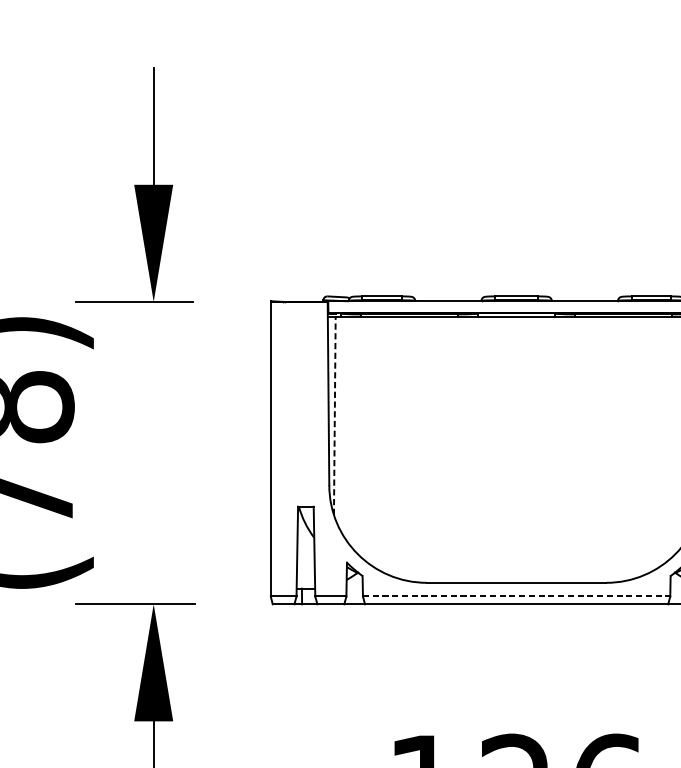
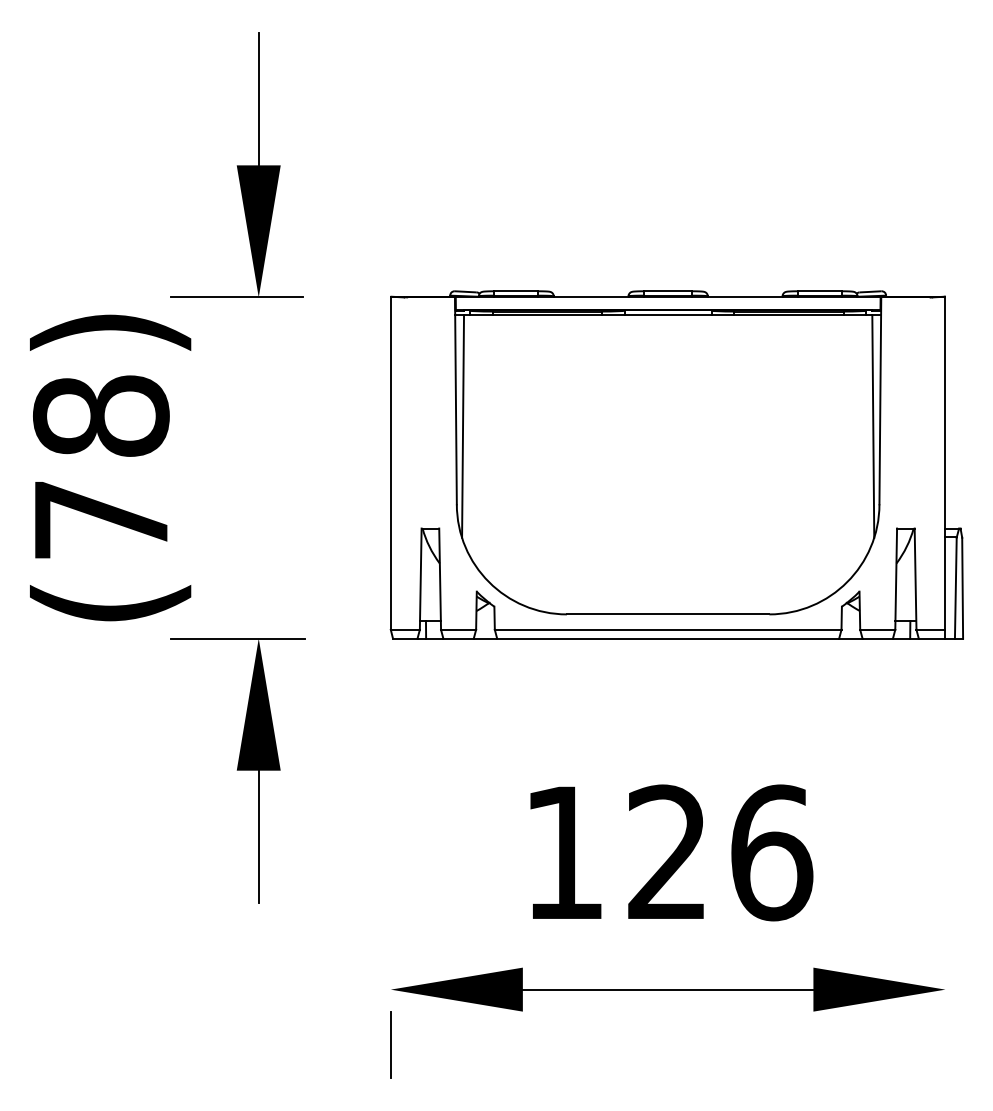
line: (335, 415) -> (463, 425), dashed -> solid
line: (516, 596) -> (668, 629), dashed -> solid

